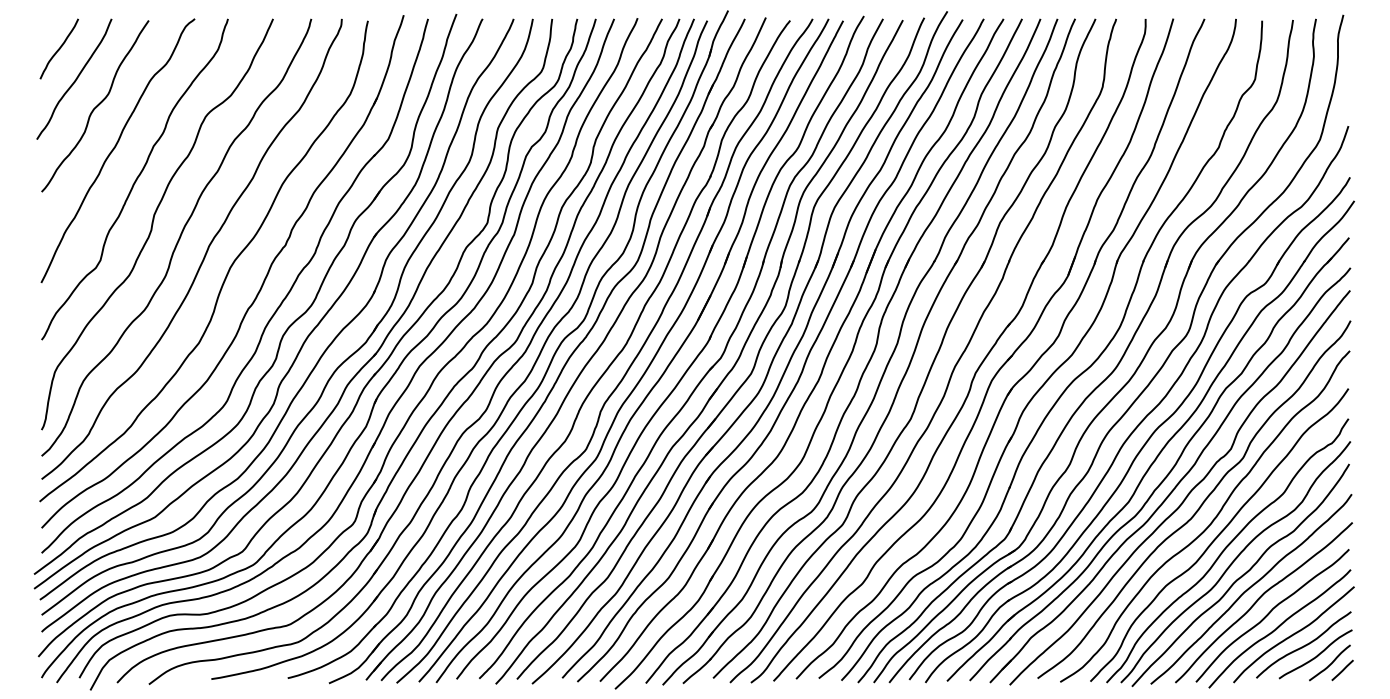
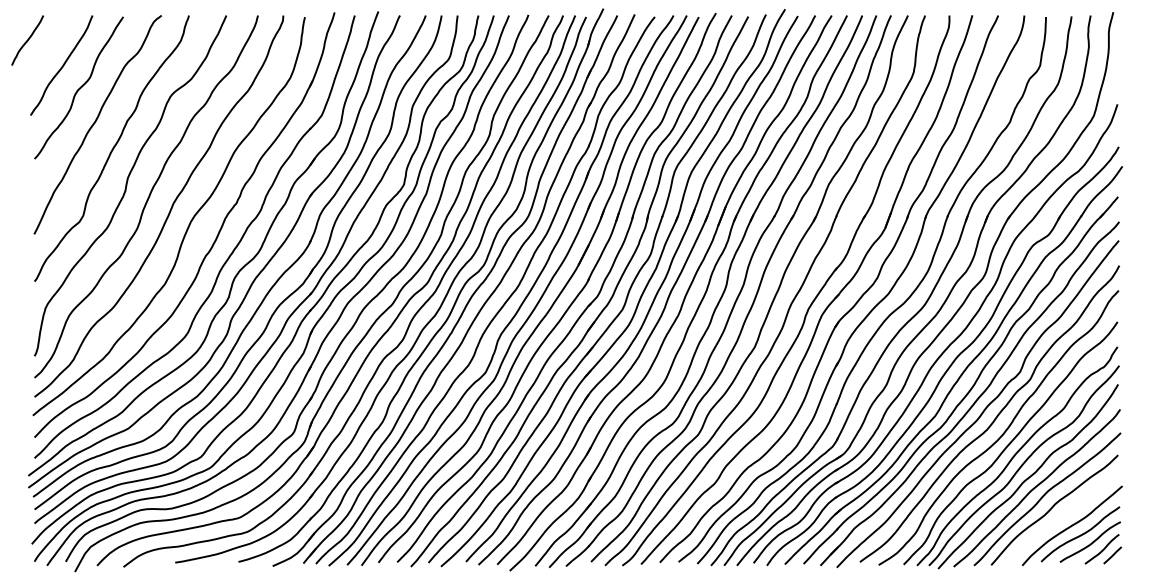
curve: (58, 48) -> (26, 40), moved
curve: (1279, 627) -> (1060, 519), removed

